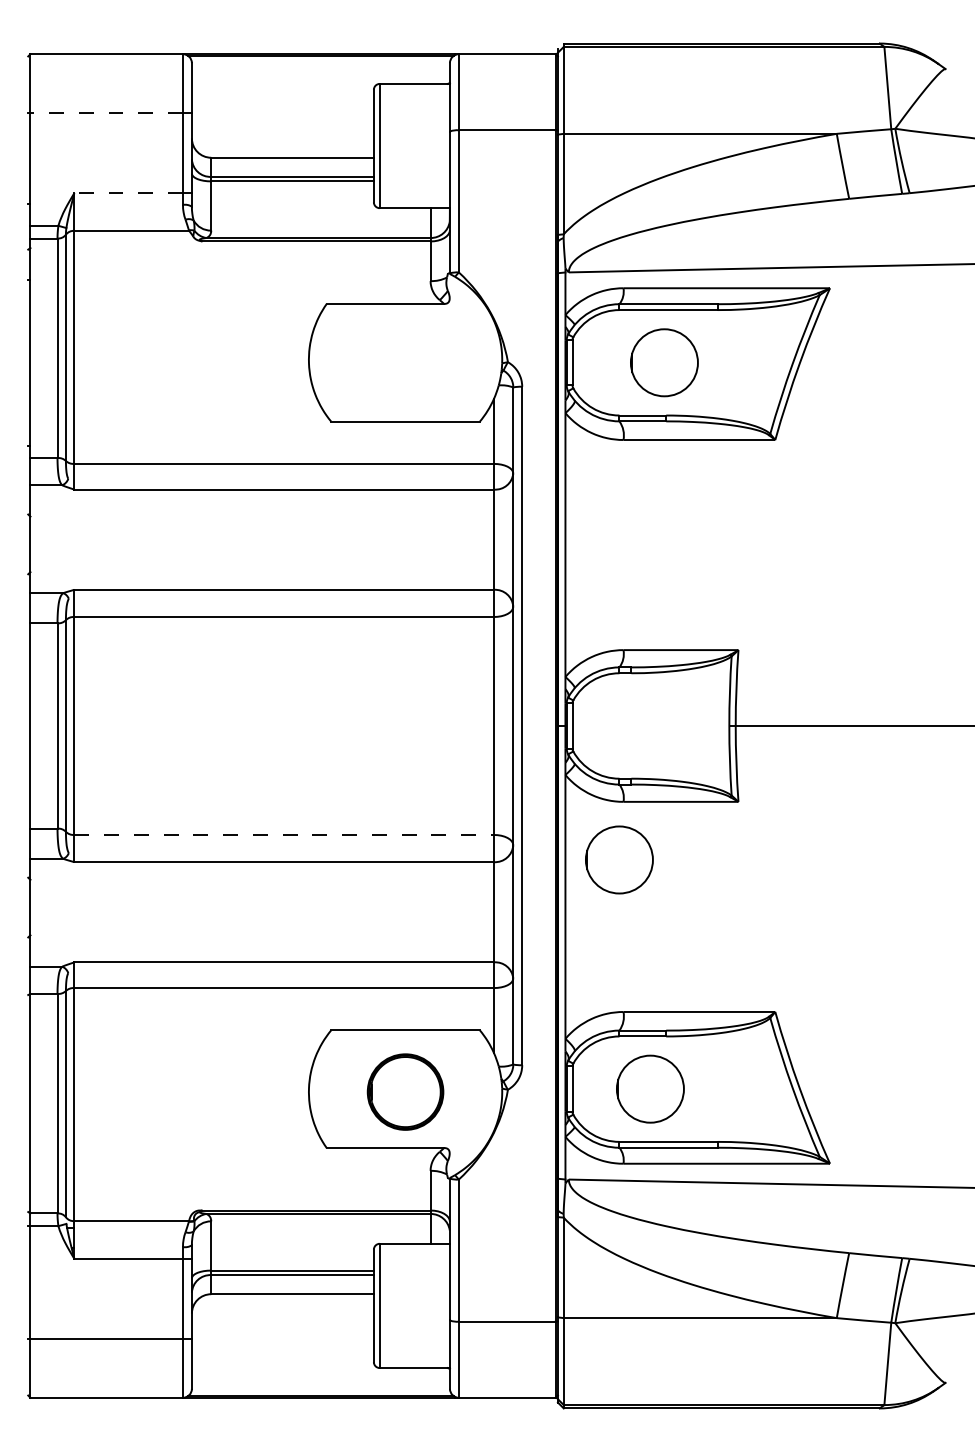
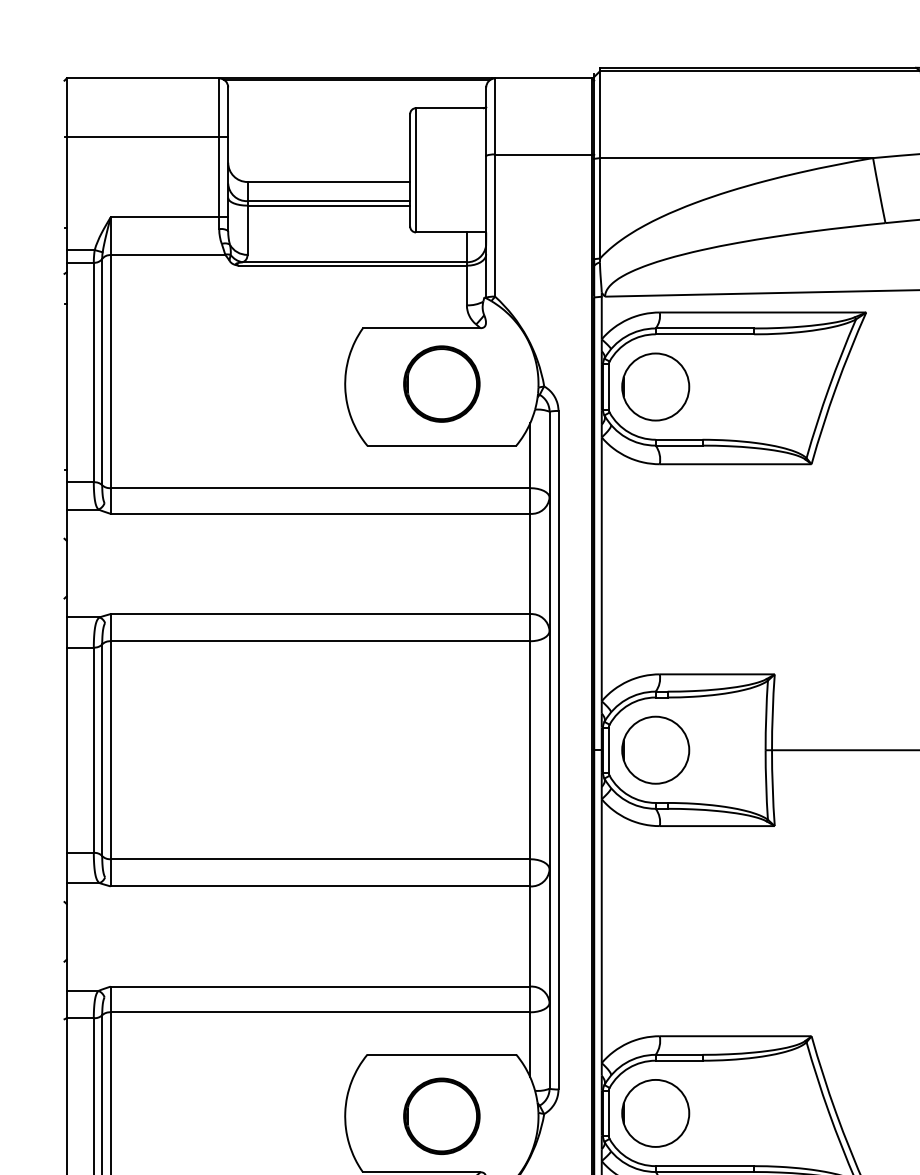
line: (106, 112) -> (142, 136), dashed -> solid
line: (128, 193) -> (164, 217), dashed -> solid
part: (405, 359) -> (441, 383), added
circle: (664, 362) -> (655, 386), moved
line: (284, 834) -> (320, 858), dashed -> solid
circle: (619, 859) -> (655, 749), moved
circle: (650, 1088) -> (655, 1112), moved

